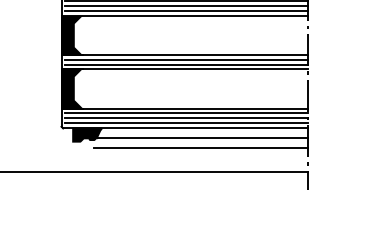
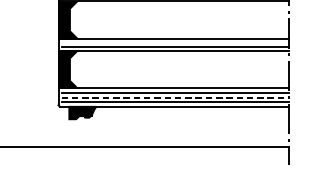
line: (185, 59) -> (174, 42), removed
line: (186, 118) -> (175, 97), solid -> dashed
line: (201, 138) -> (189, 116), removed
line: (200, 148) -> (188, 125), removed

